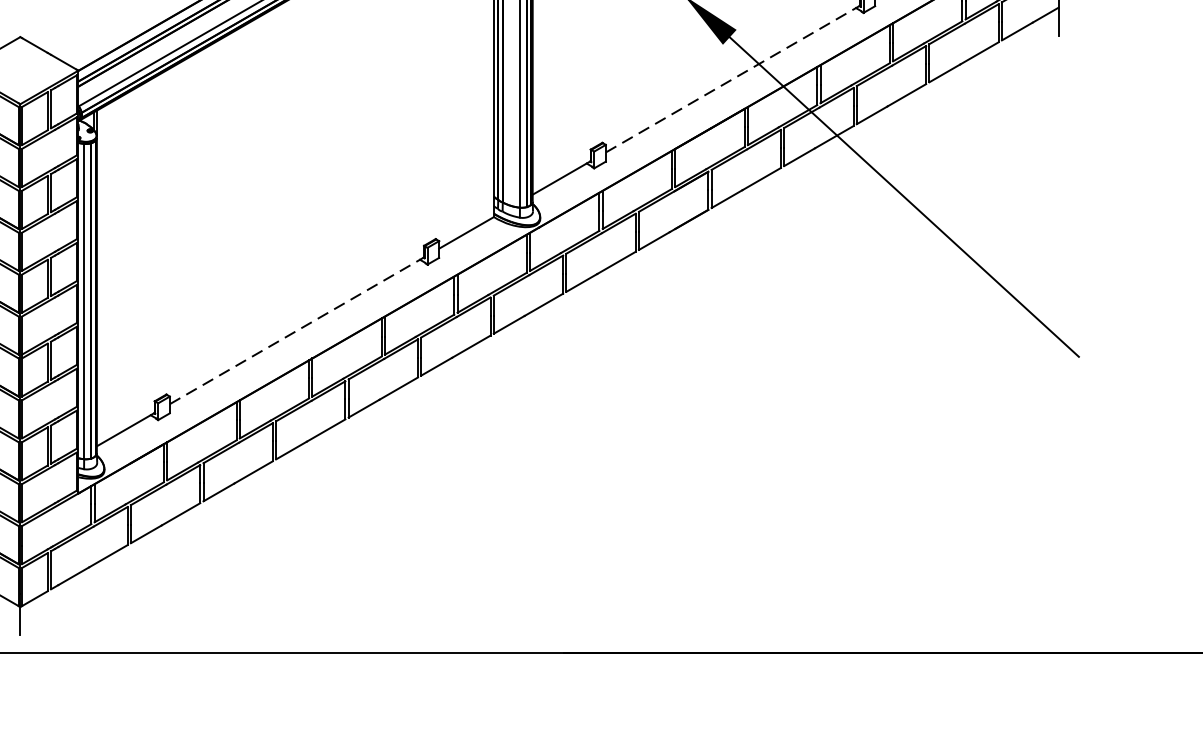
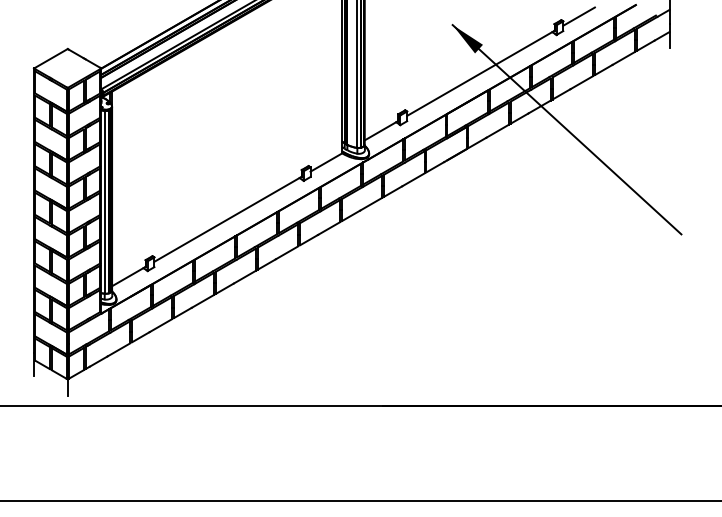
line: (734, 79) -> (481, 73), dashed -> solid
line: (297, 331) -> (228, 219), dashed -> solid

